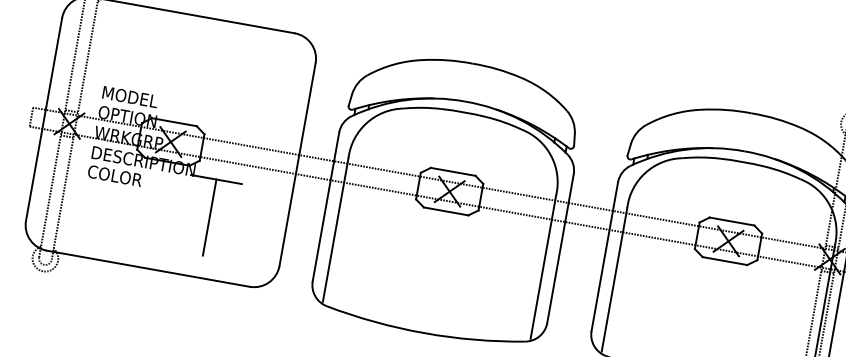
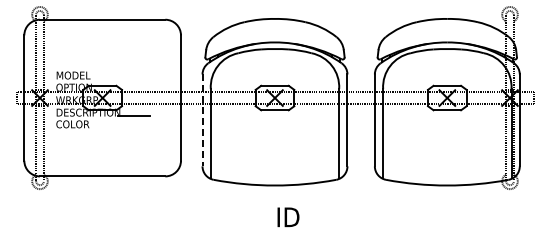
line: (325, 207) -> (202, 120), solid -> dashed
line: (209, 216) -> (133, 138), removed

